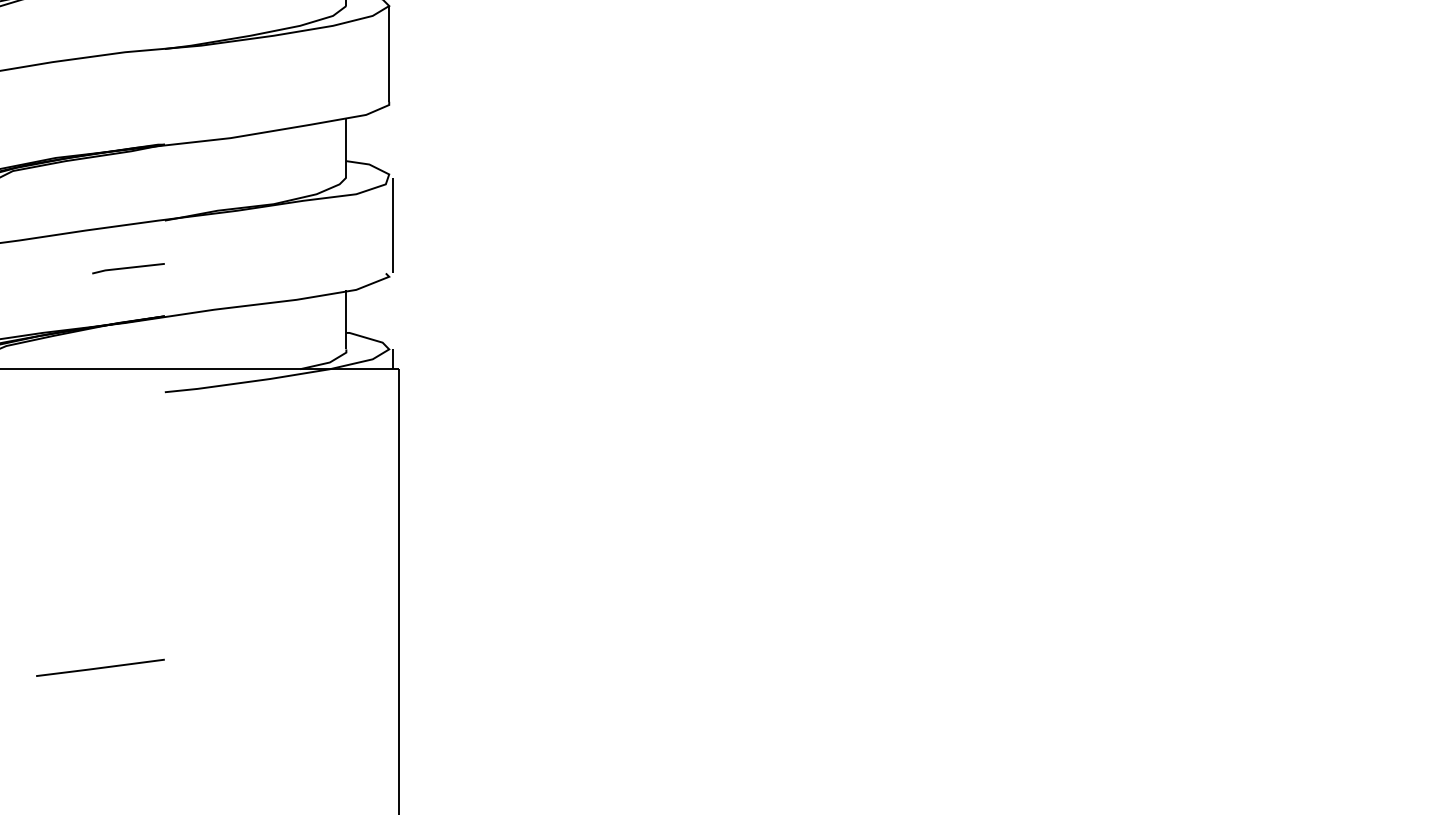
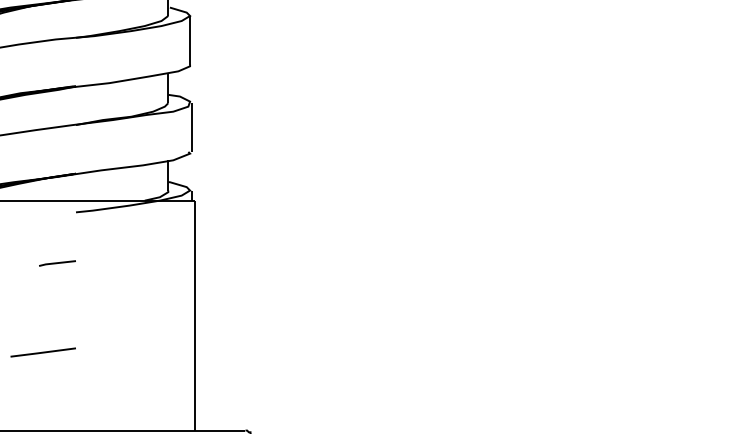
line: (128, 268) -> (57, 263), moved

